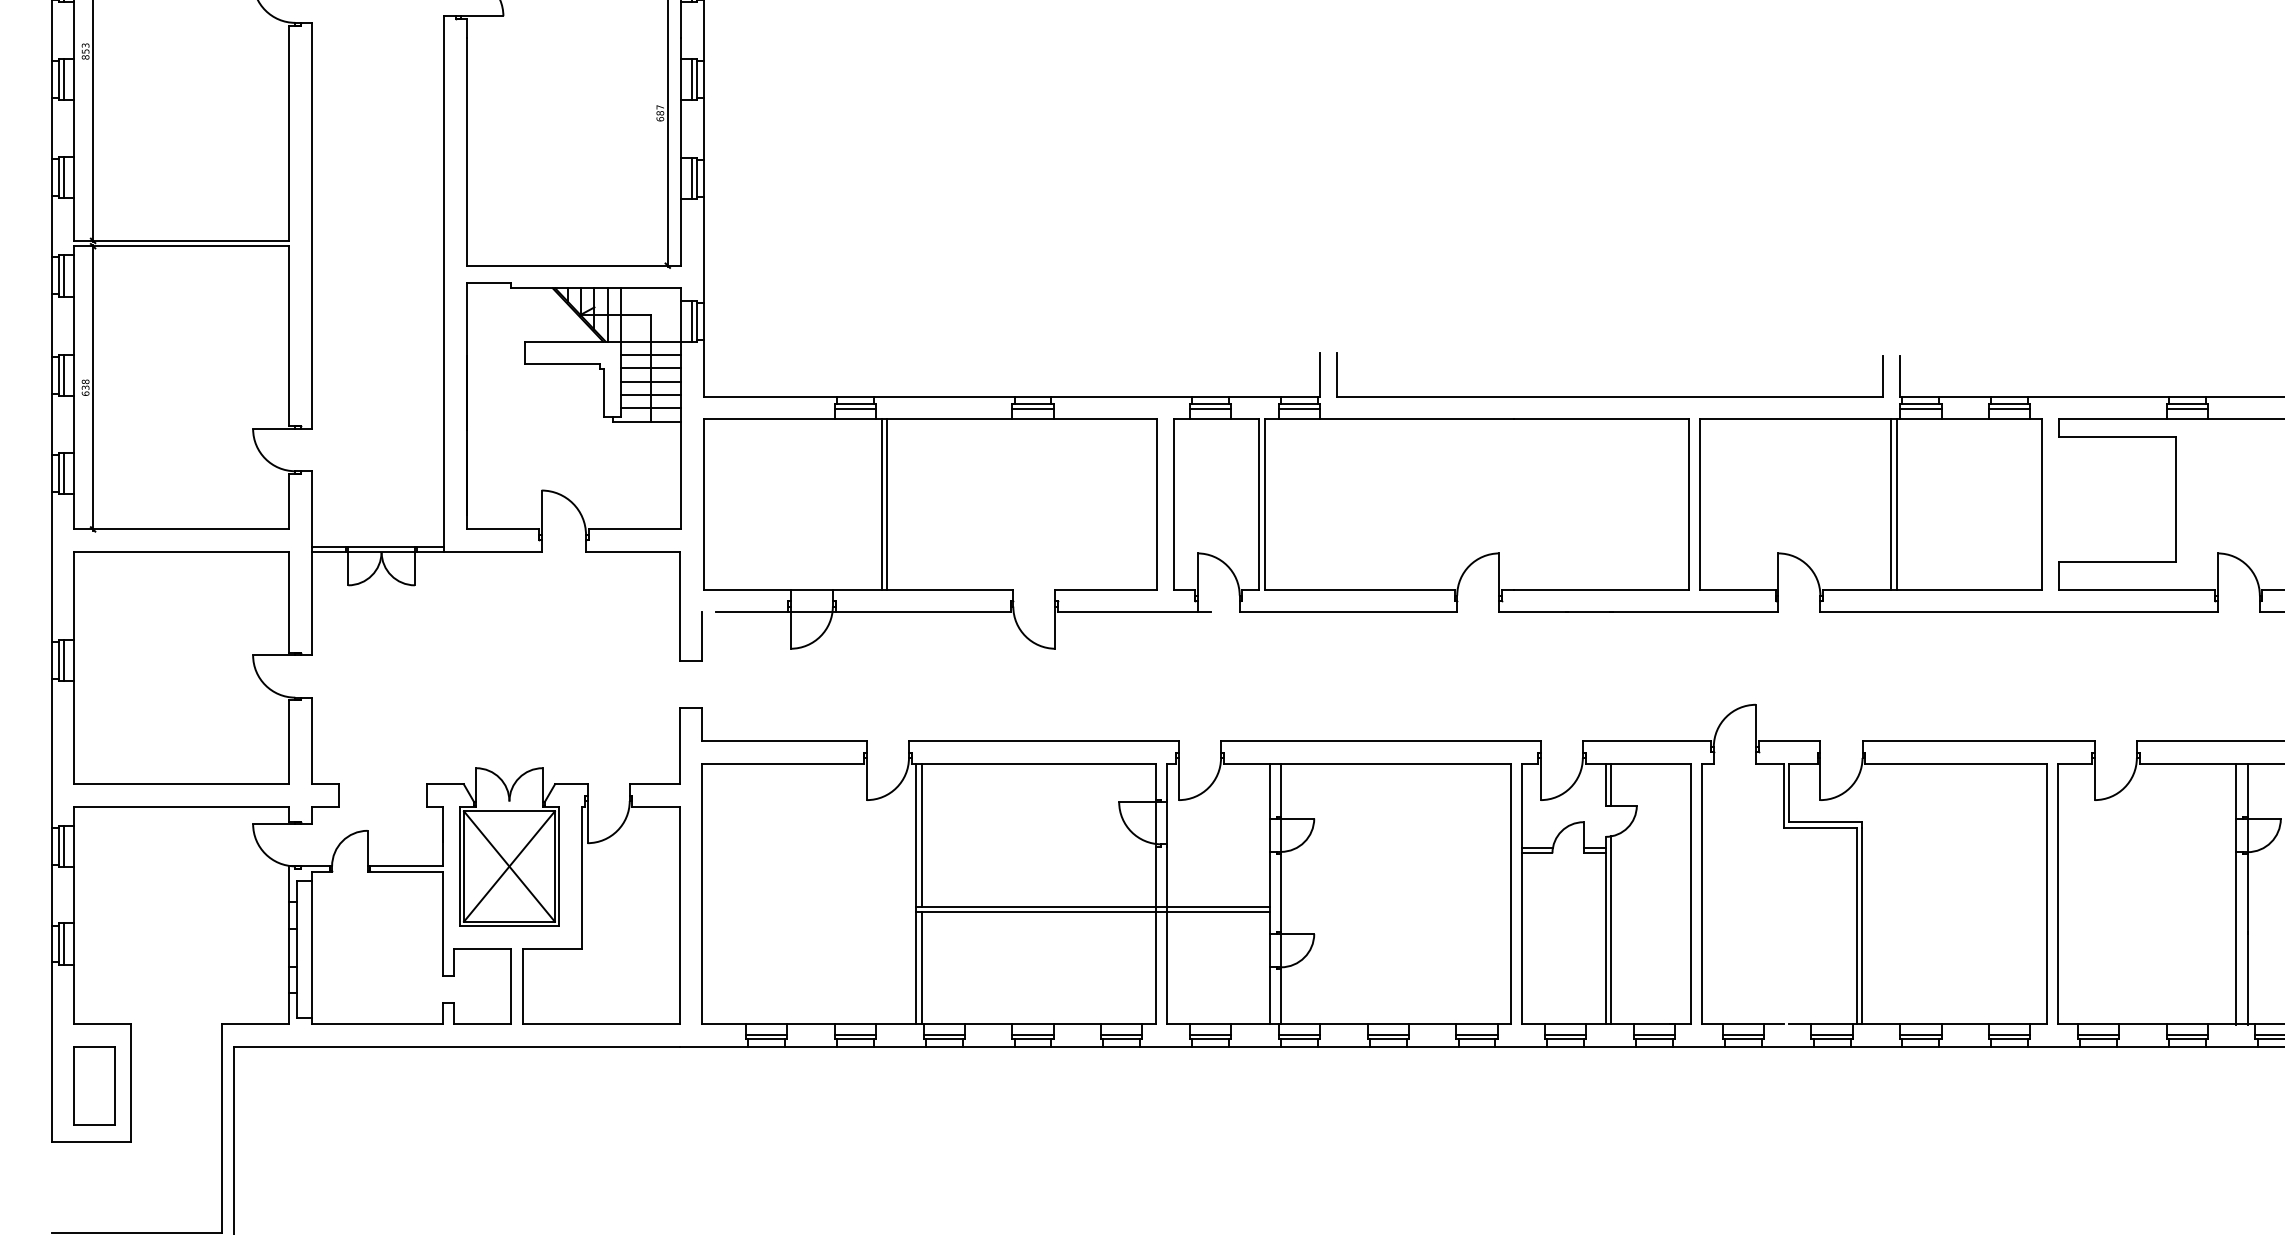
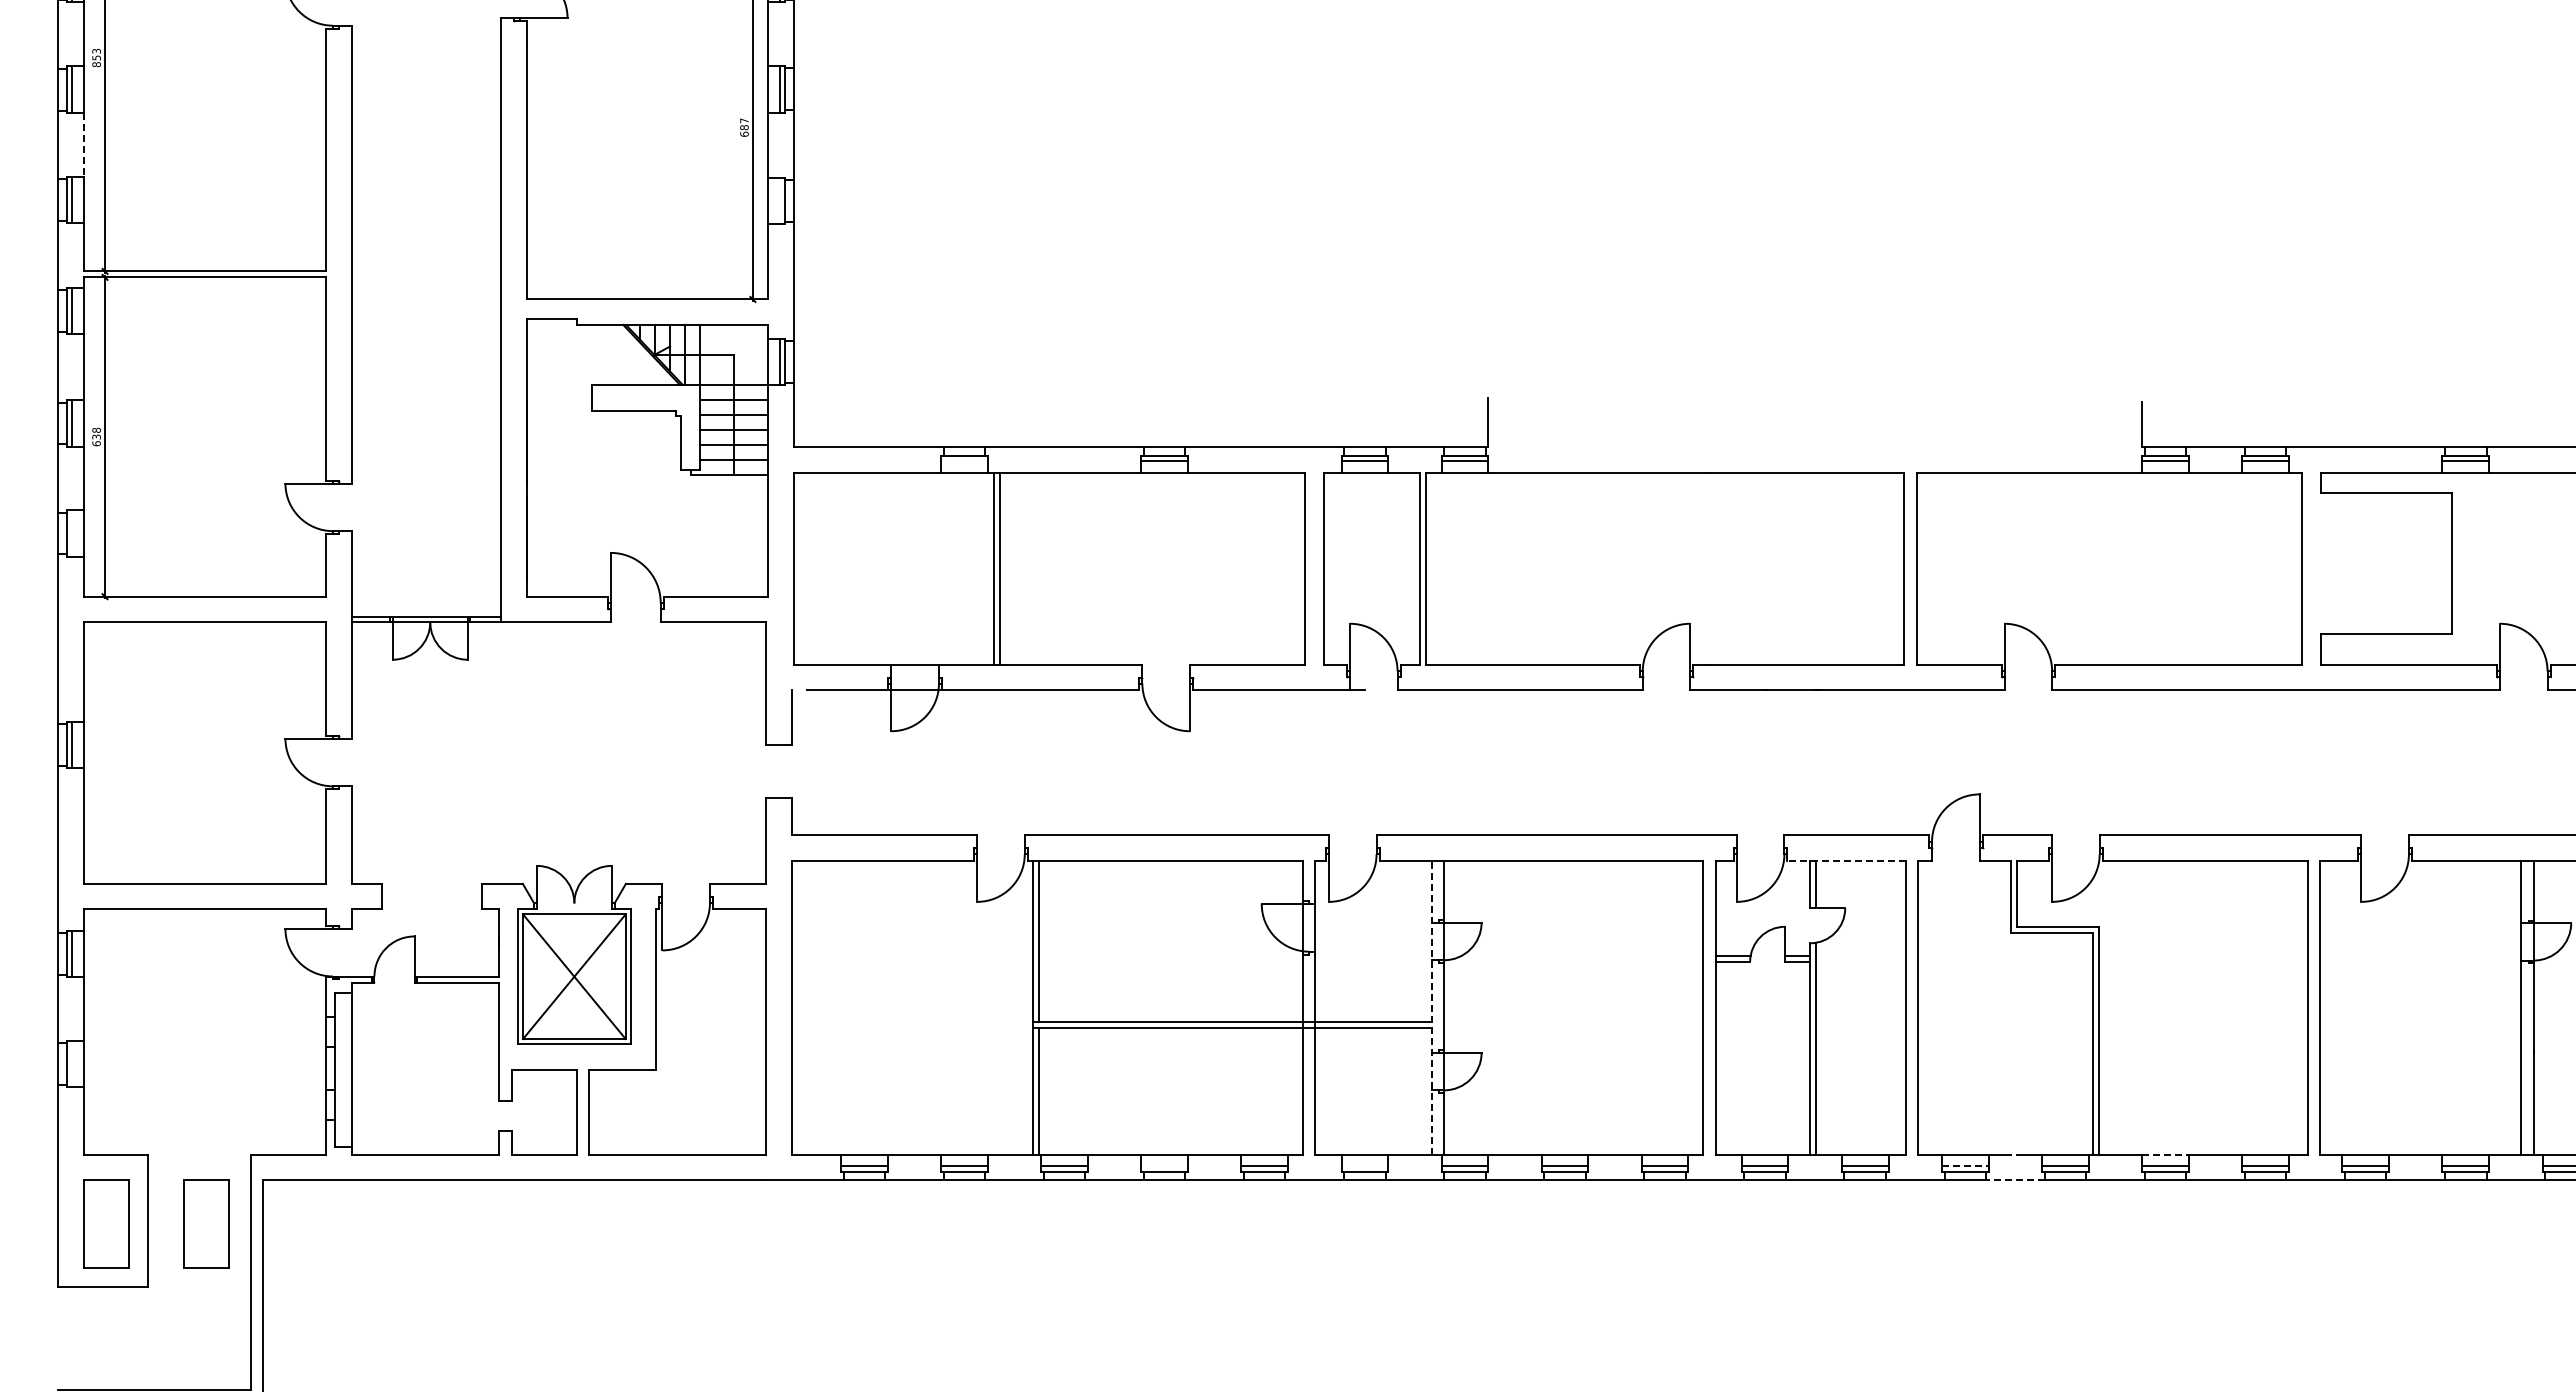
line: (73, 128) -> (83, 144), solid -> dashed
line: (692, 177) -> (780, 200), removed
part: (1609, 396) -> (1814, 446), removed
line: (855, 408) -> (964, 460), removed
line: (63, 473) -> (71, 533), removed
line: (1891, 504) -> (2132, 568), removed
line: (1896, 504) -> (2138, 568), removed
line: (1637, 763) -> (1846, 860), solid -> dashed
line: (1269, 893) -> (1431, 1007), solid -> dashed
line: (63, 943) -> (71, 1063), removed
line: (1920, 1024) -> (2165, 1154), solid -> dashed
line: (1032, 1034) -> (1164, 1166), removed
line: (1210, 1034) -> (1364, 1166), removed
line: (1743, 1034) -> (1965, 1166), solid -> dashed
line: (1786, 1047) -> (2014, 1180), solid -> dashed
part: (183, 1085) -> (206, 1223), added

